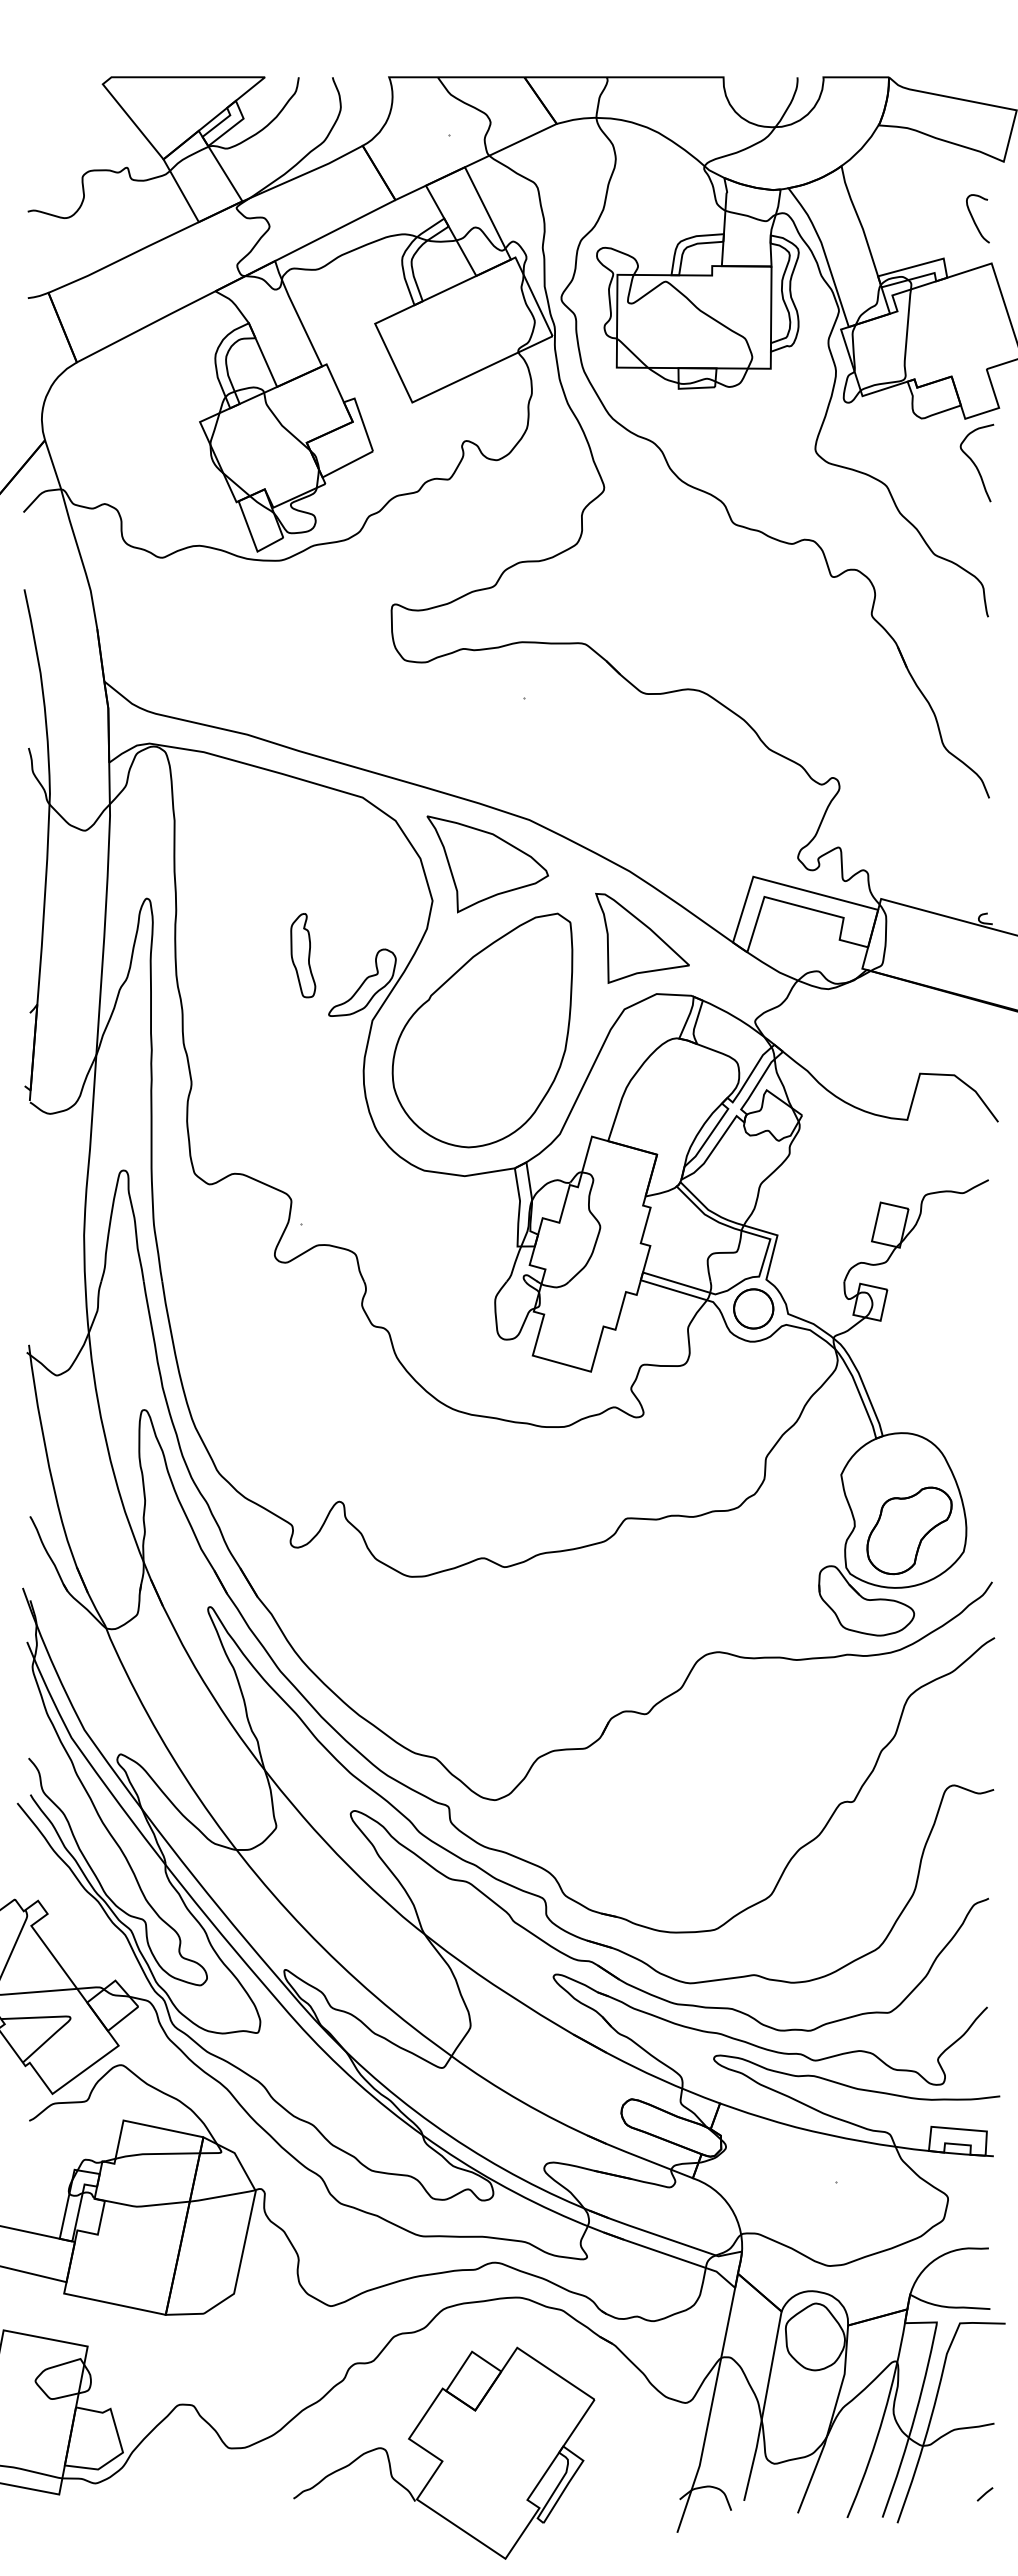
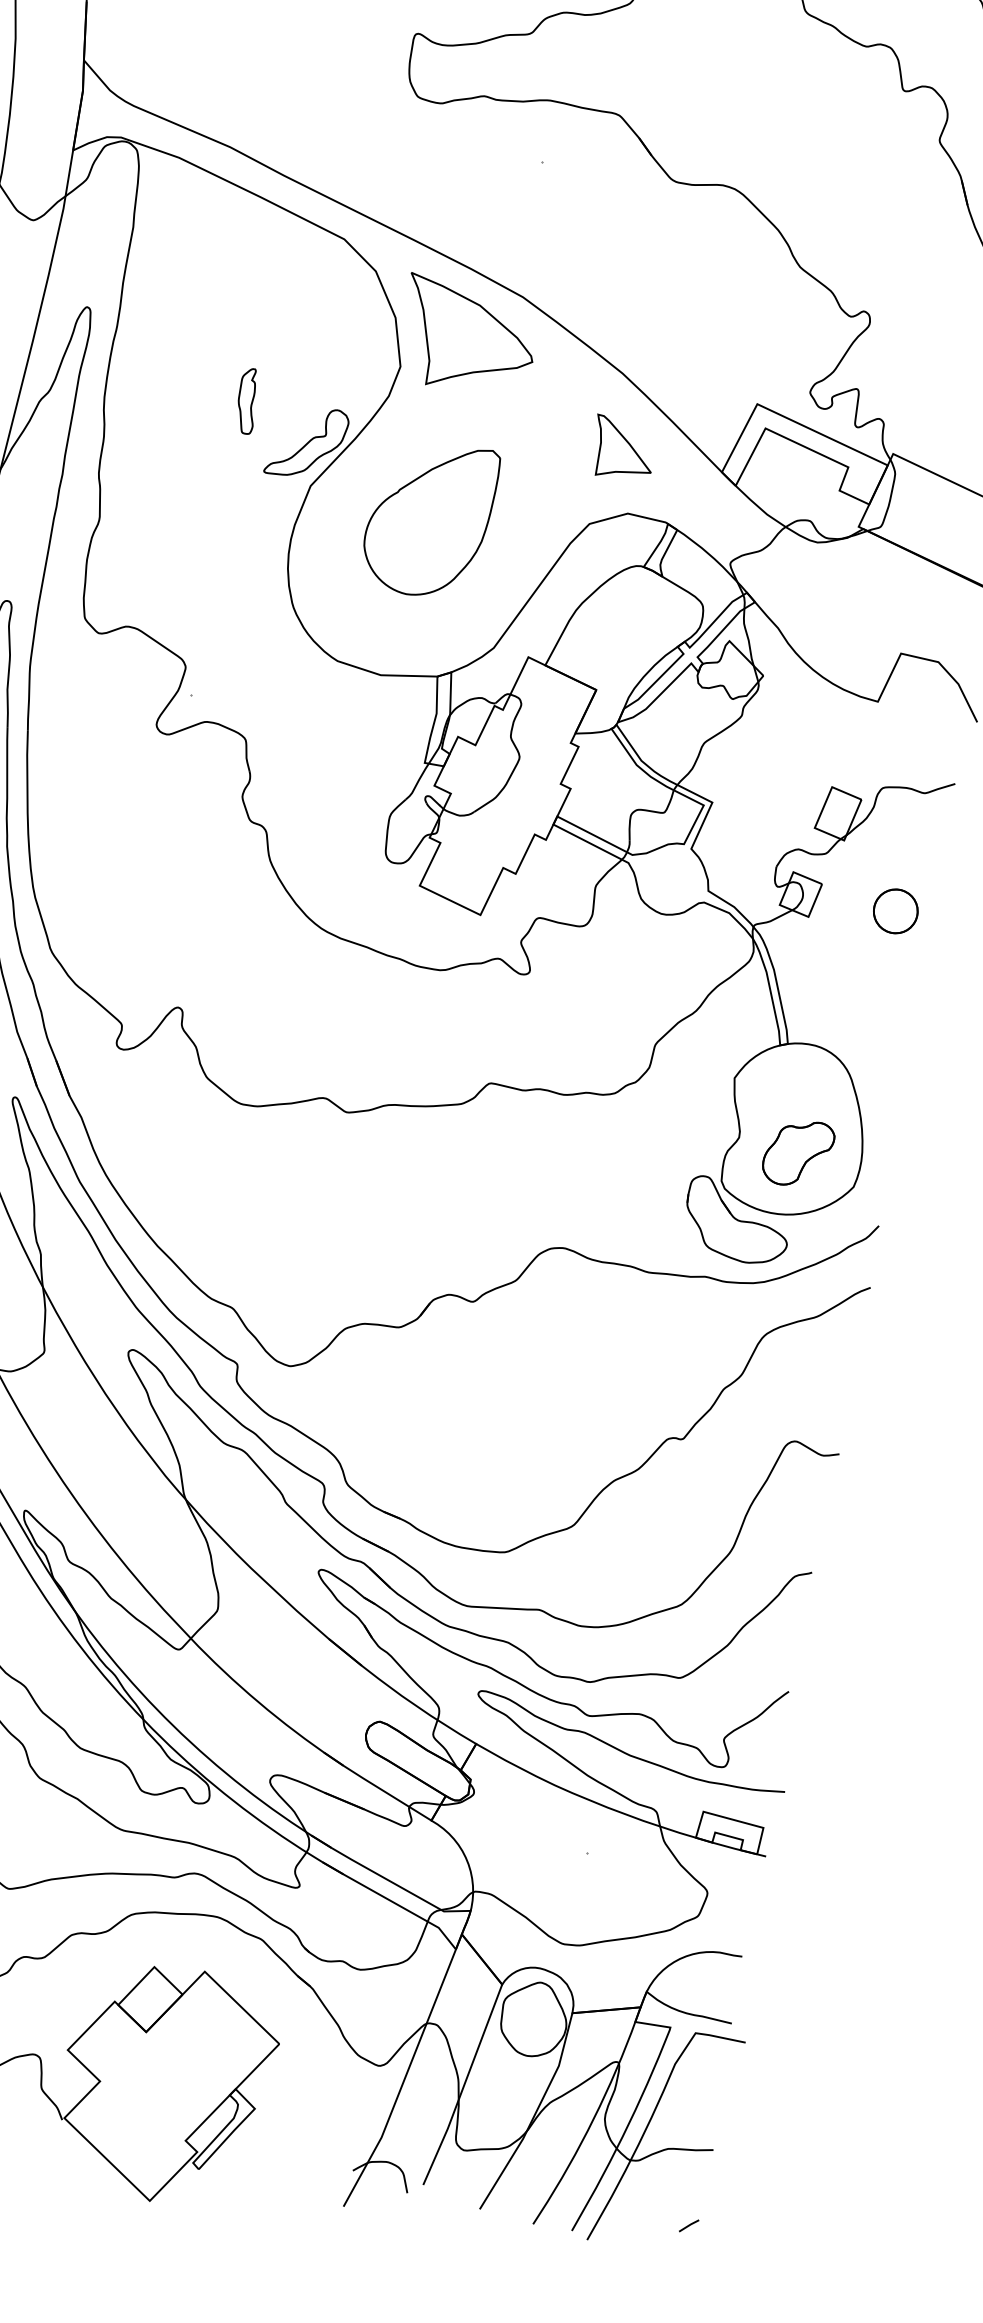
part: (642, 937) -> (623, 448), size x0.6
part: (303, 955) -> (247, 400), size x0.7
part: (482, 1030) -> (429, 518), size x0.6
part: (753, 1308) -> (895, 910), moved
part: (909, 1530) -> (798, 1152), size x0.7

